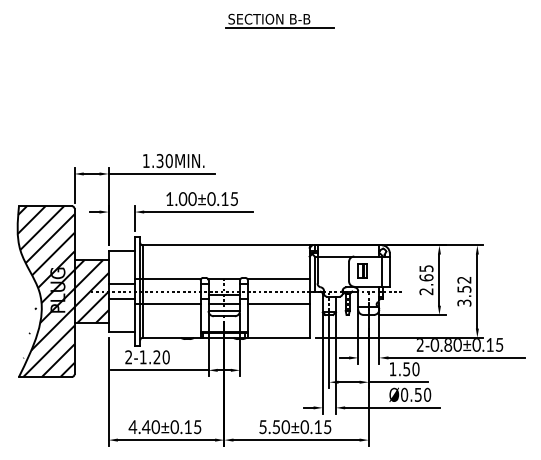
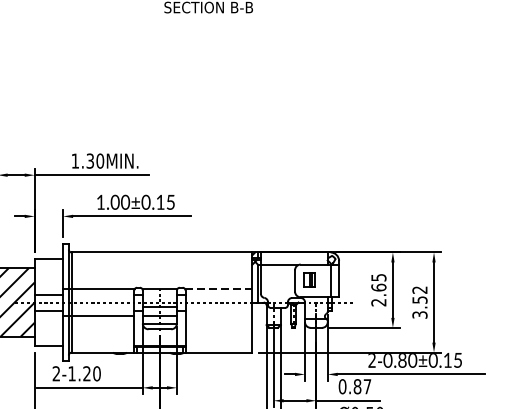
line: (280, 27) -> (220, 16), removed
line: (278, 279) -> (218, 289), solid -> dashed
line: (278, 303) -> (218, 315), removed
text: (404, 369) -> (355, 386), 1.50 -> 0.87

